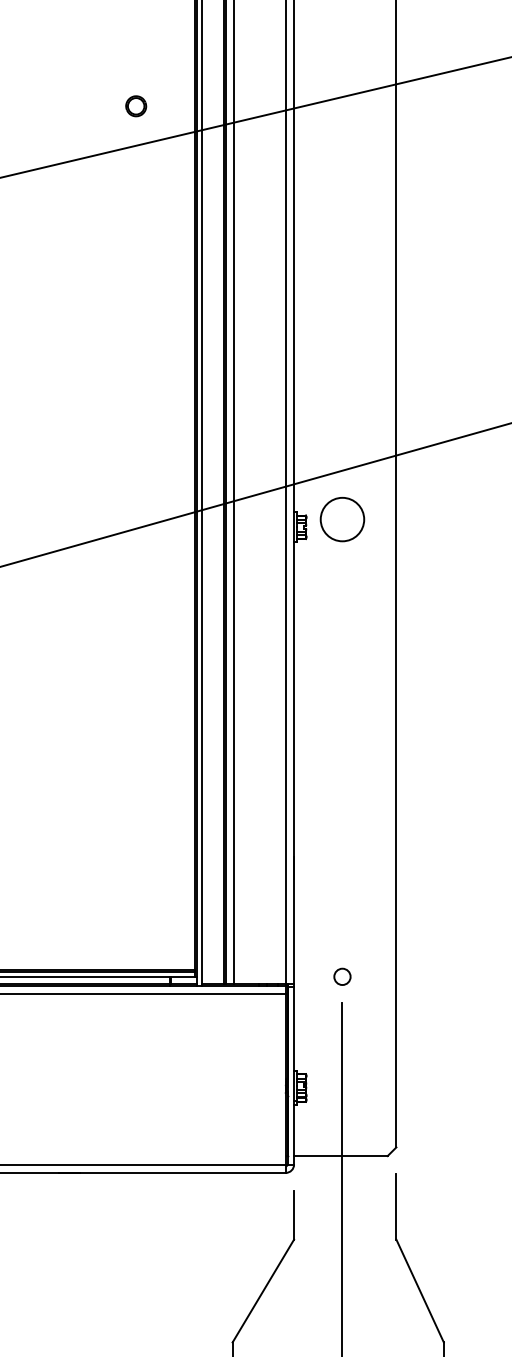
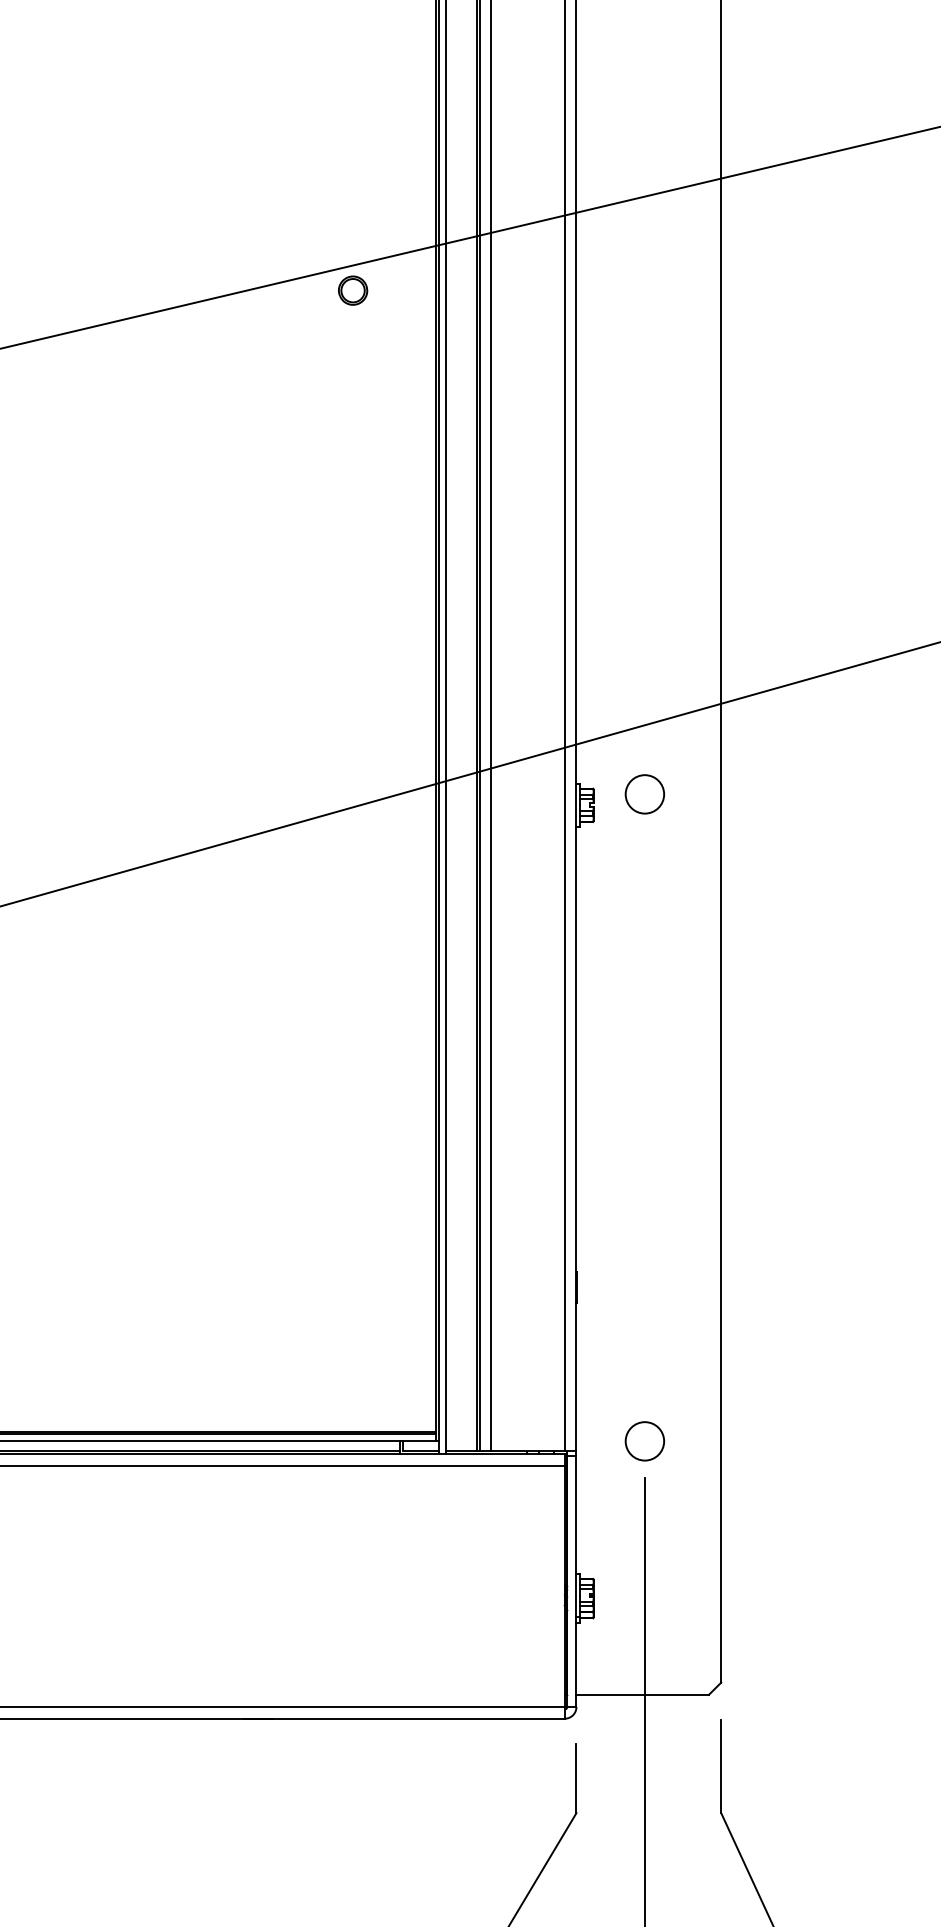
part: (136, 106) -> (353, 290), moved
circle: (342, 519) -> (644, 794), size x0.62
circle: (342, 976) -> (644, 1441), size x1.67

